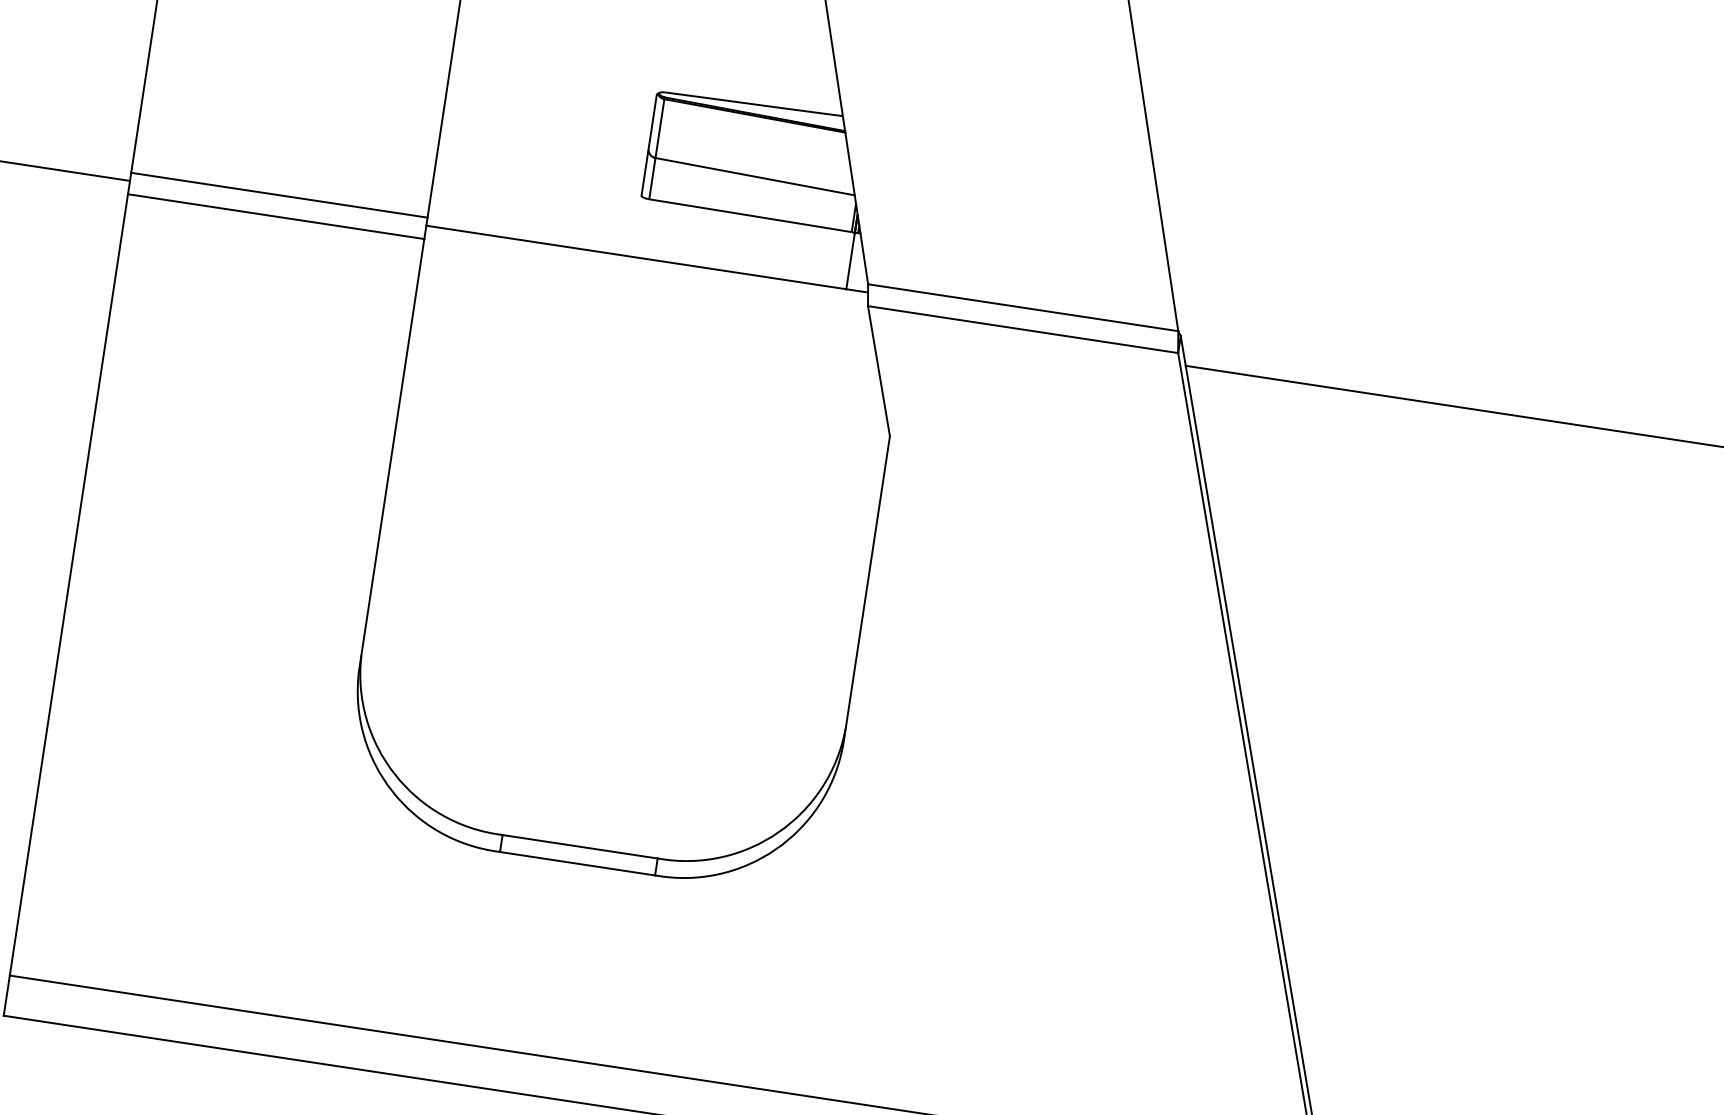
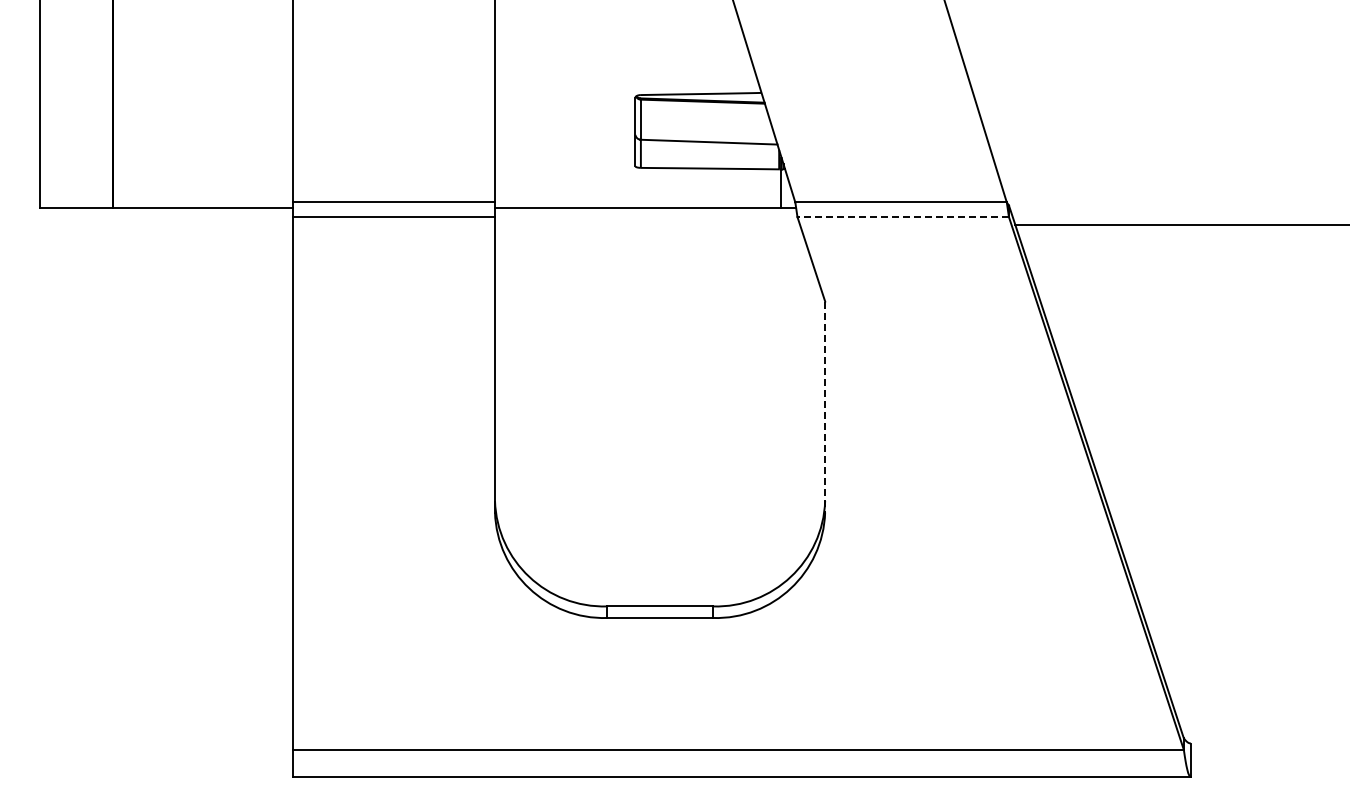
line: (1023, 330) -> (903, 217), solid -> dashed
line: (866, 591) -> (825, 407), solid -> dashed

